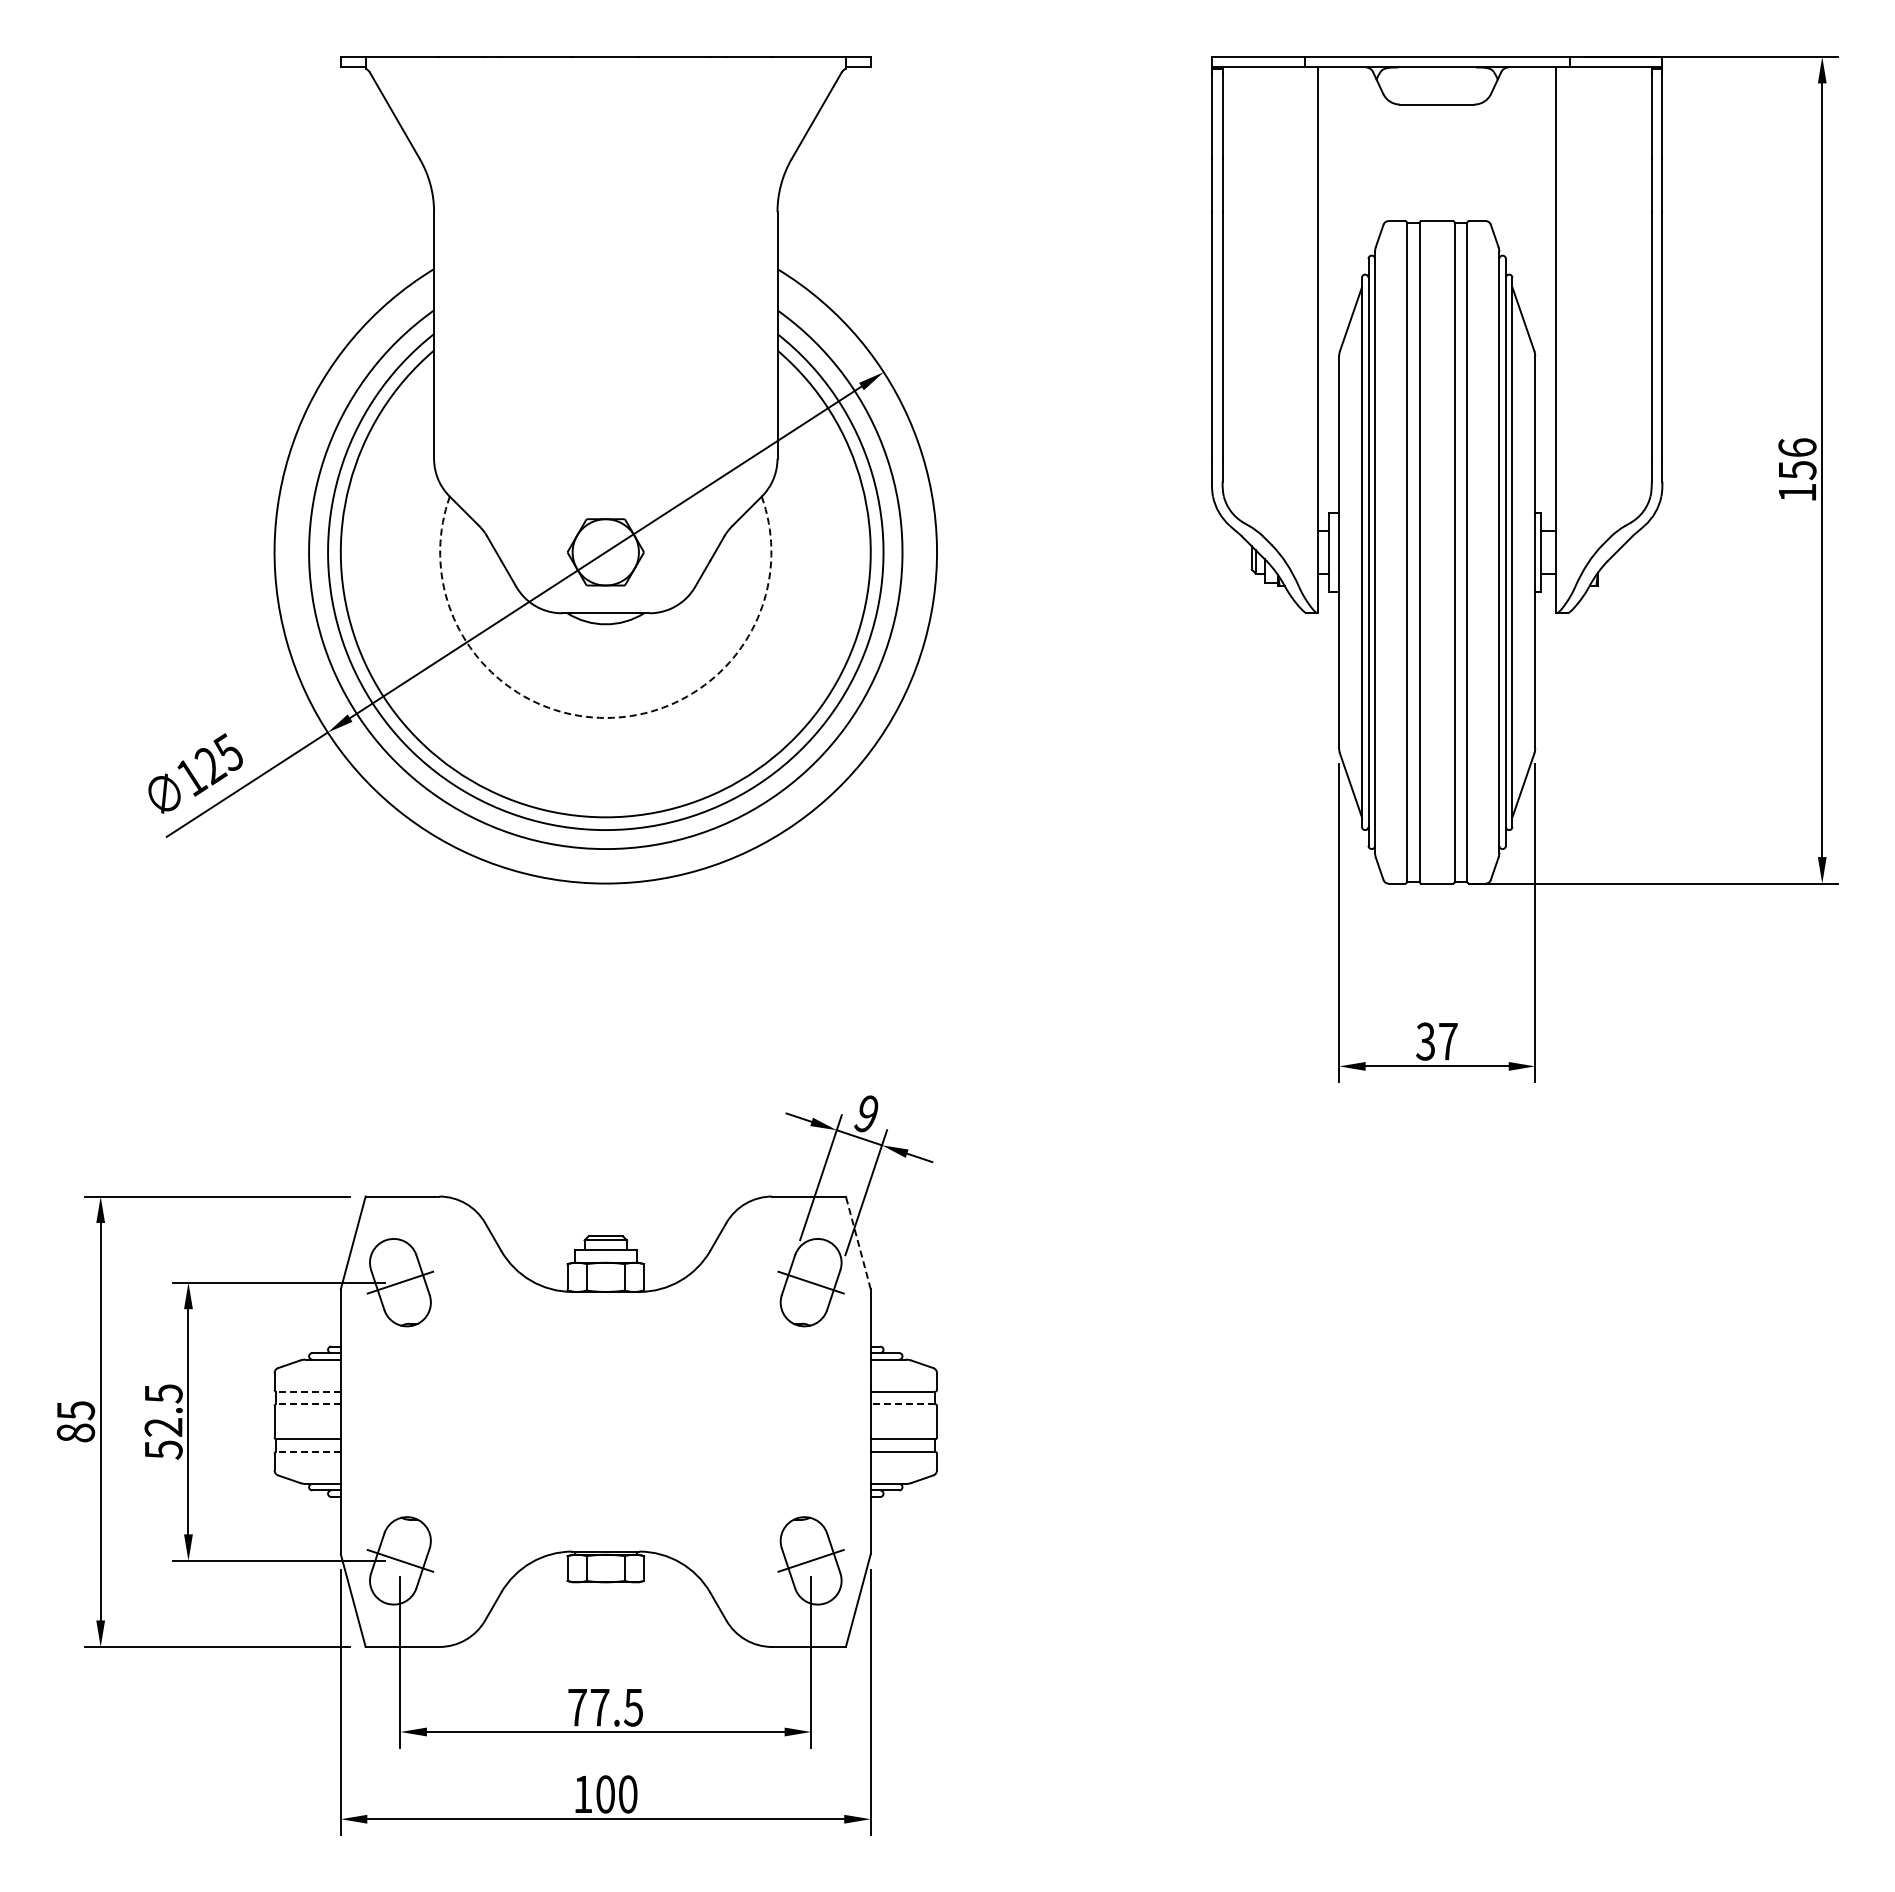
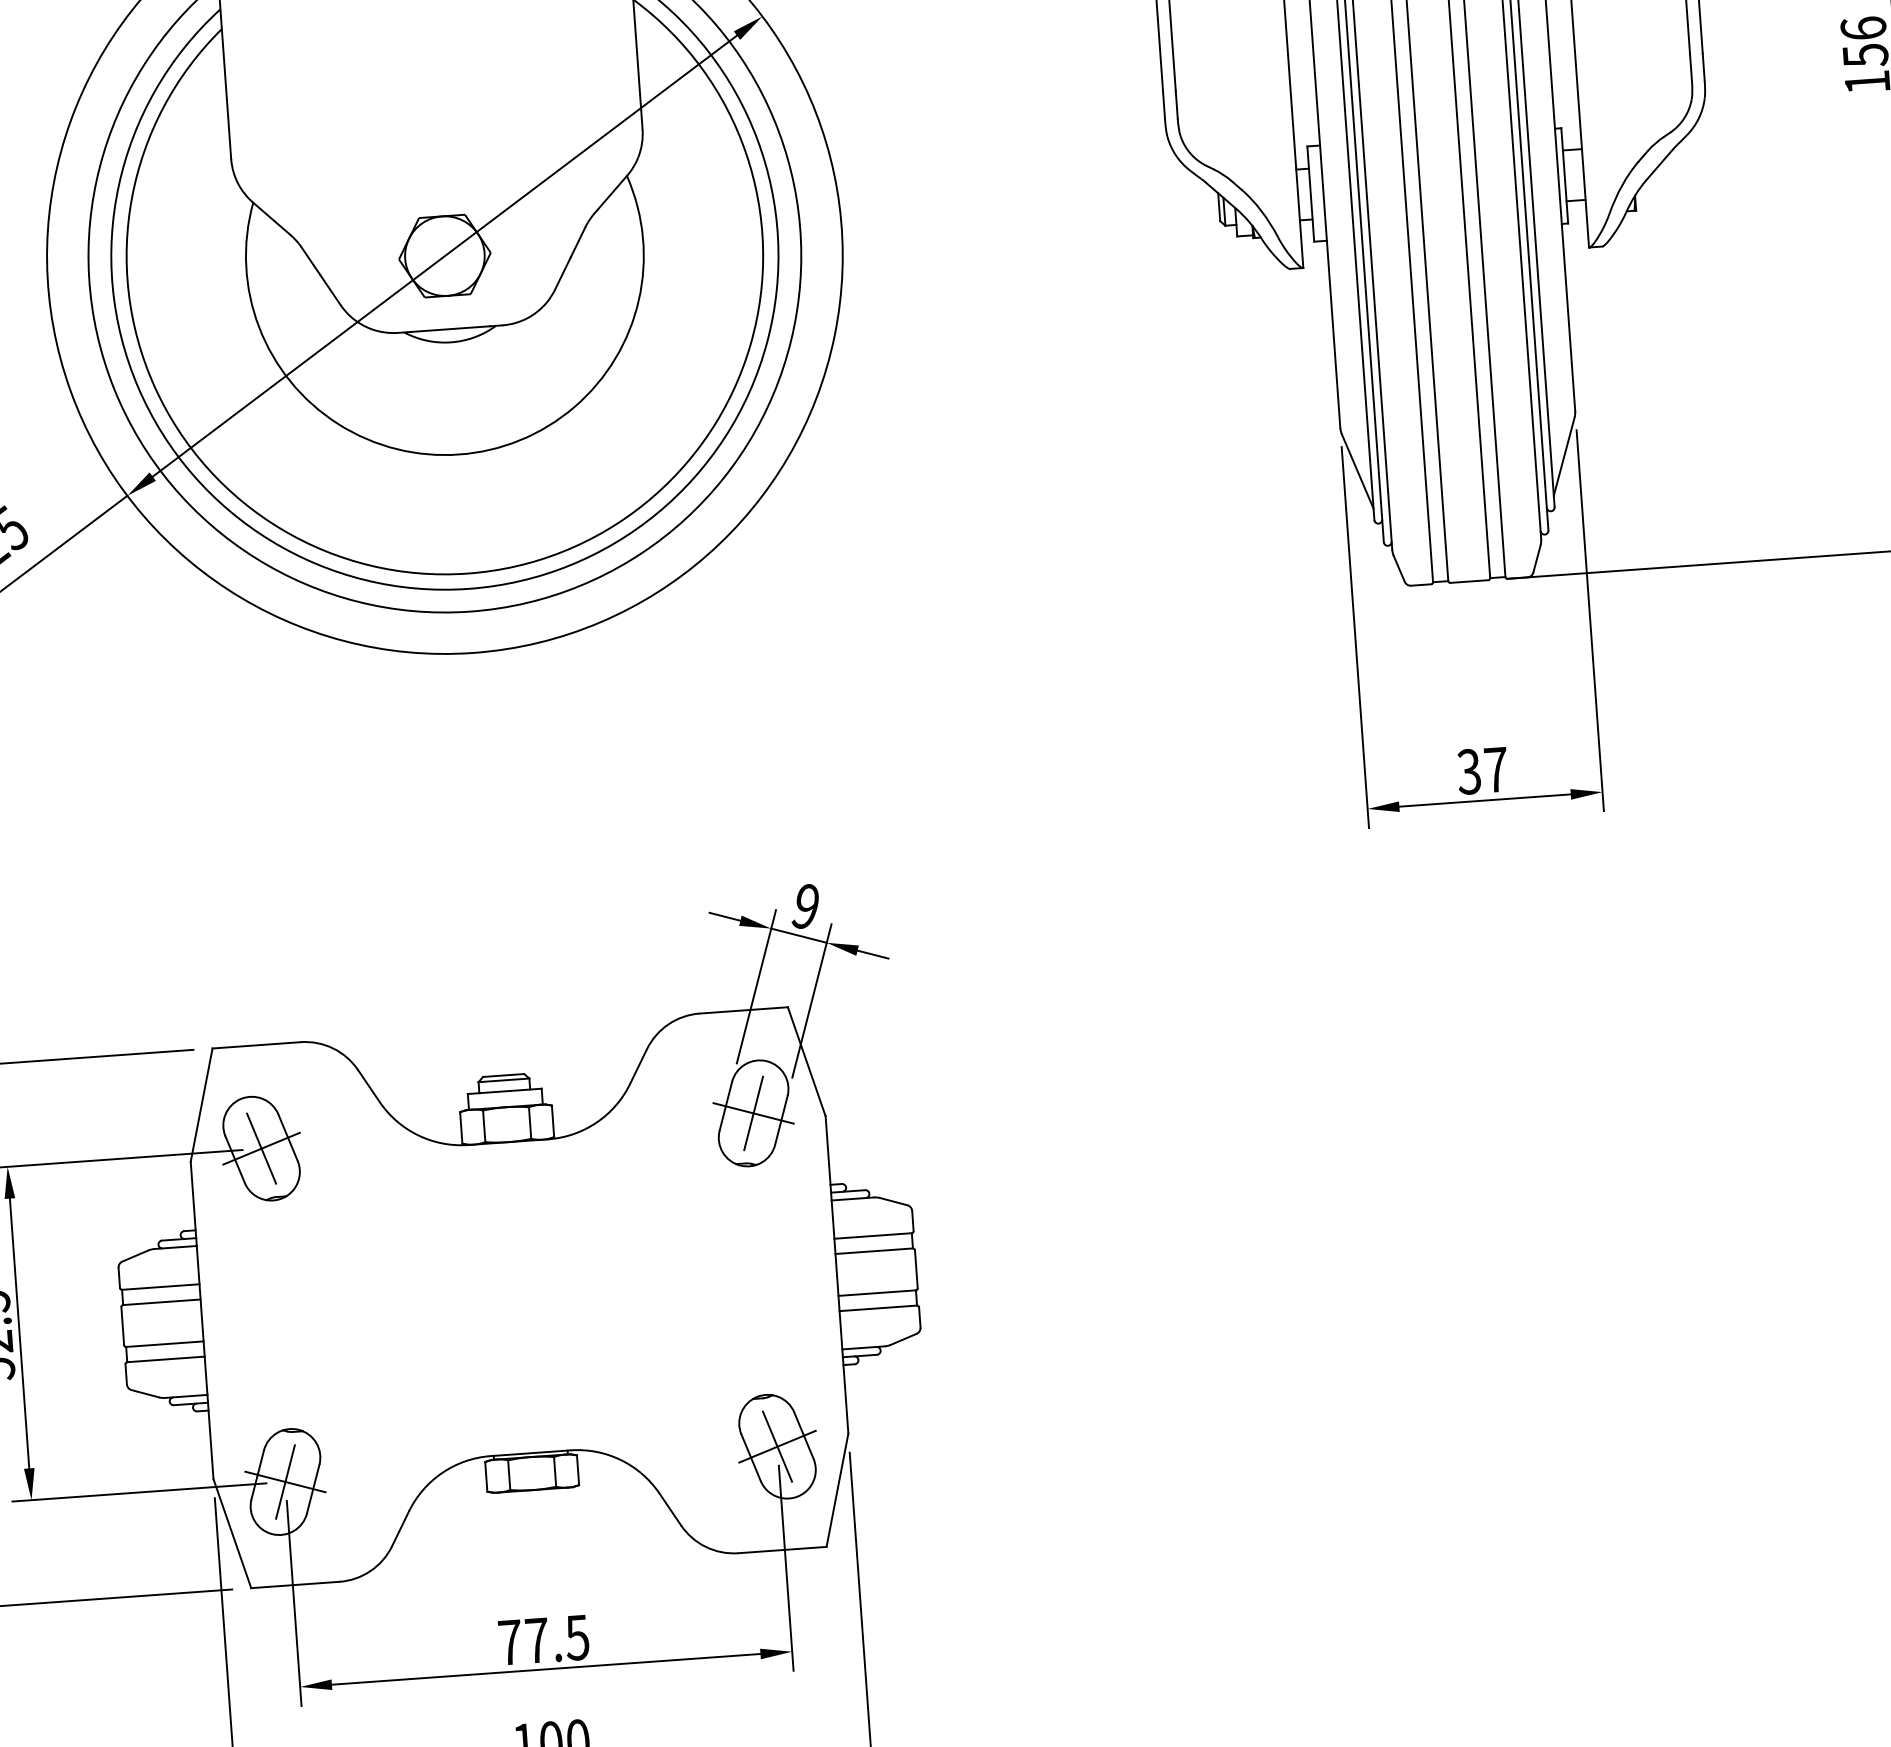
arc: (605, 717) -> (458, 453), dashed -> solid
line: (858, 1242) -> (806, 1061), dashed -> solid
line: (400, 1282) -> (261, 1148), added
line: (811, 1282) -> (754, 1113), added
line: (308, 1391) -> (160, 1286), dashed -> solid
line: (308, 1404) -> (161, 1302), dashed -> solid
line: (902, 1404) -> (873, 1251), dashed -> solid
line: (308, 1451) -> (165, 1358), dashed -> solid
line: (400, 1560) -> (285, 1481), added
line: (811, 1560) -> (777, 1446), added

